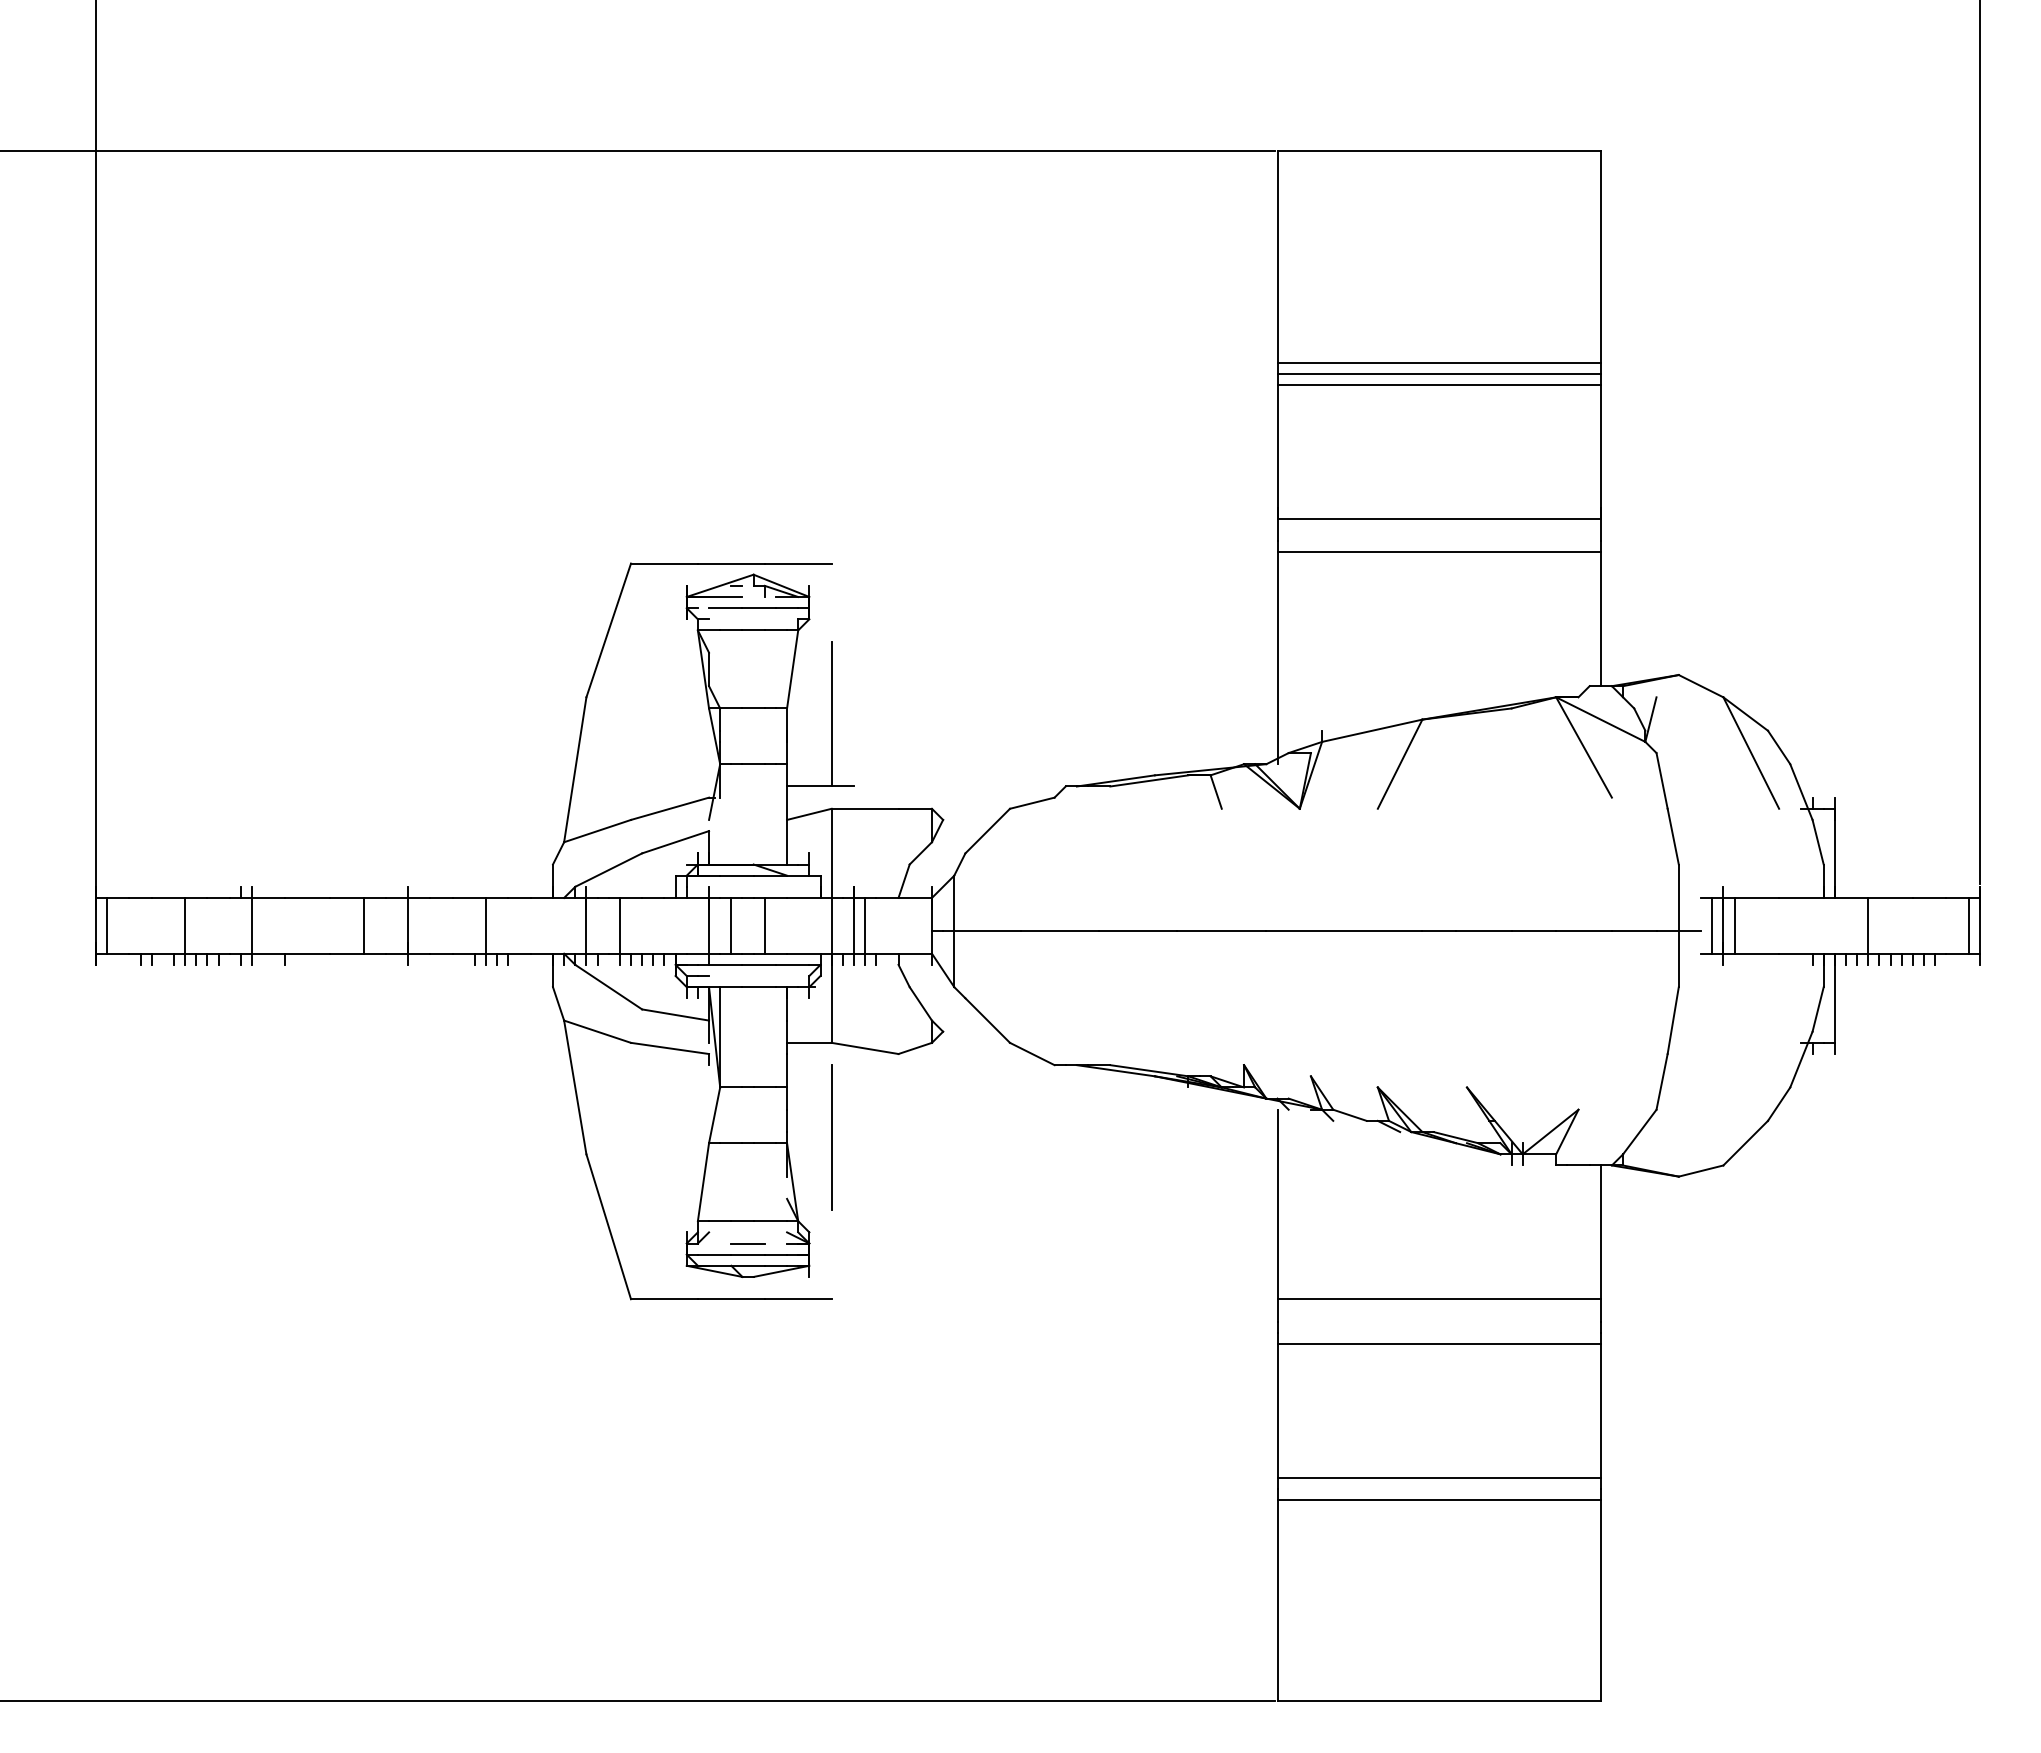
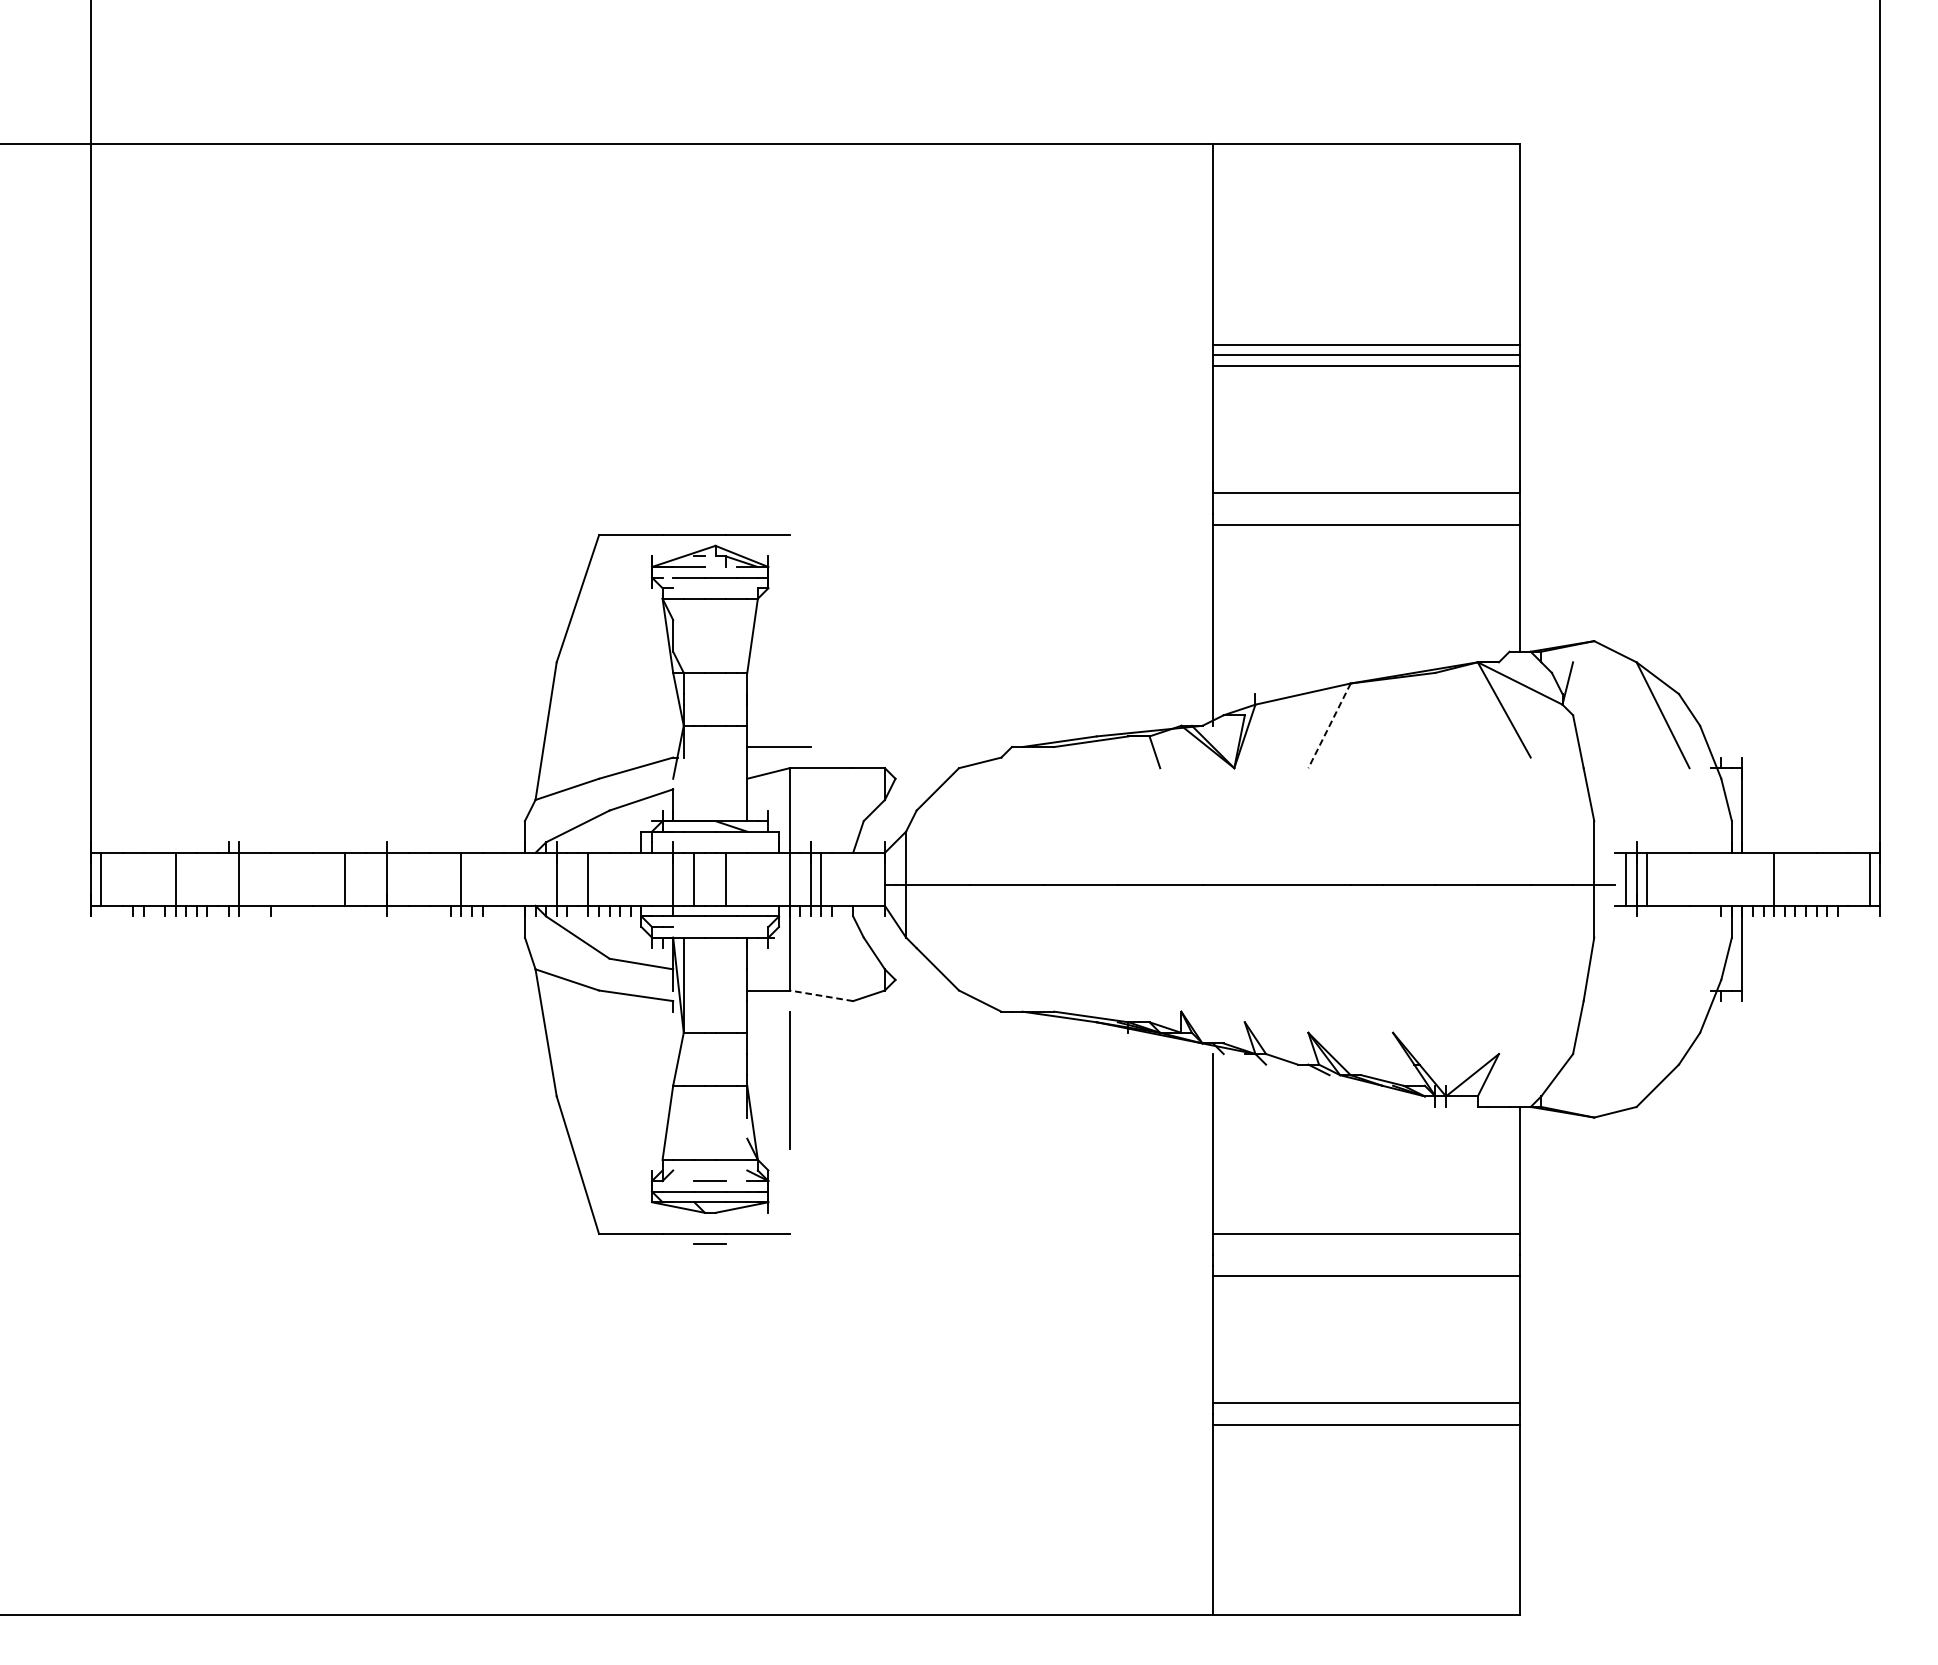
line: (831, 713) -> (789, 677), removed
line: (1400, 764) -> (1329, 726), solid -> dashed
line: (865, 1048) -> (821, 995), solid -> dashed
line: (747, 1309) -> (709, 1243), added

